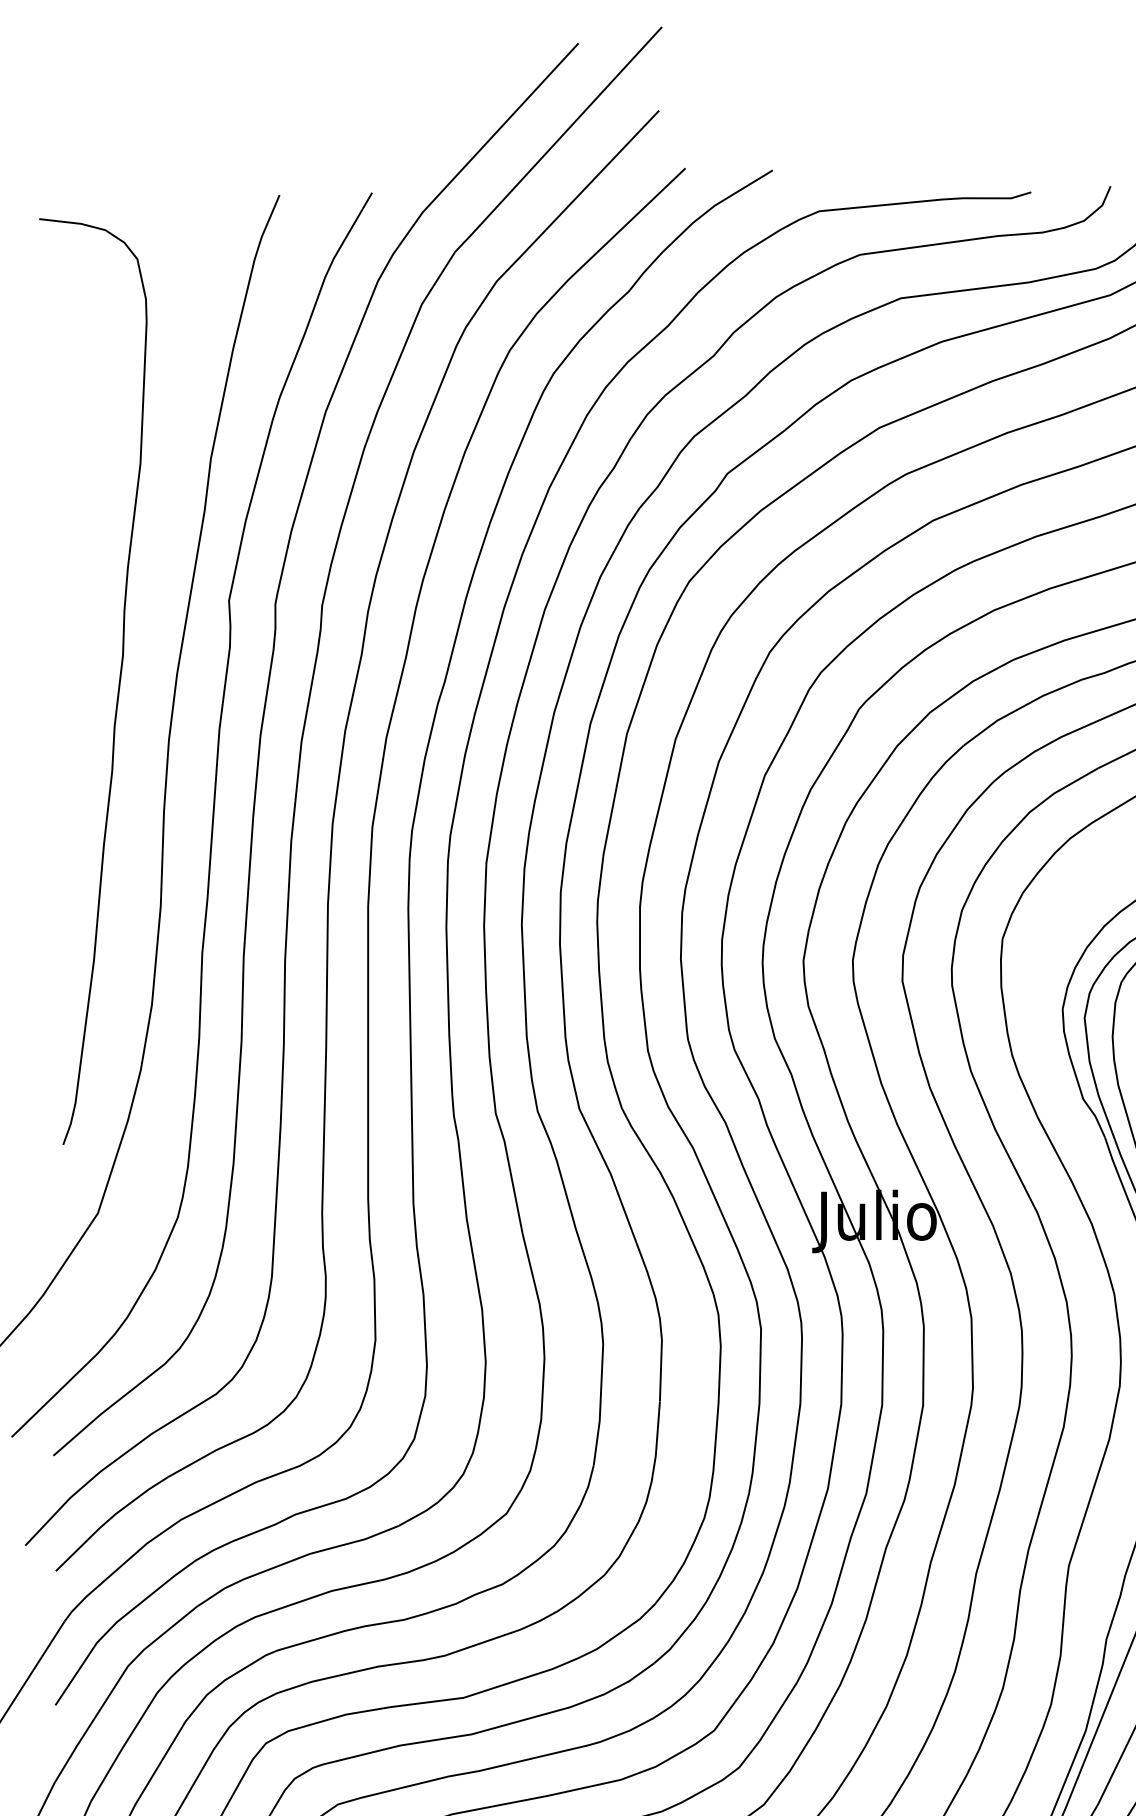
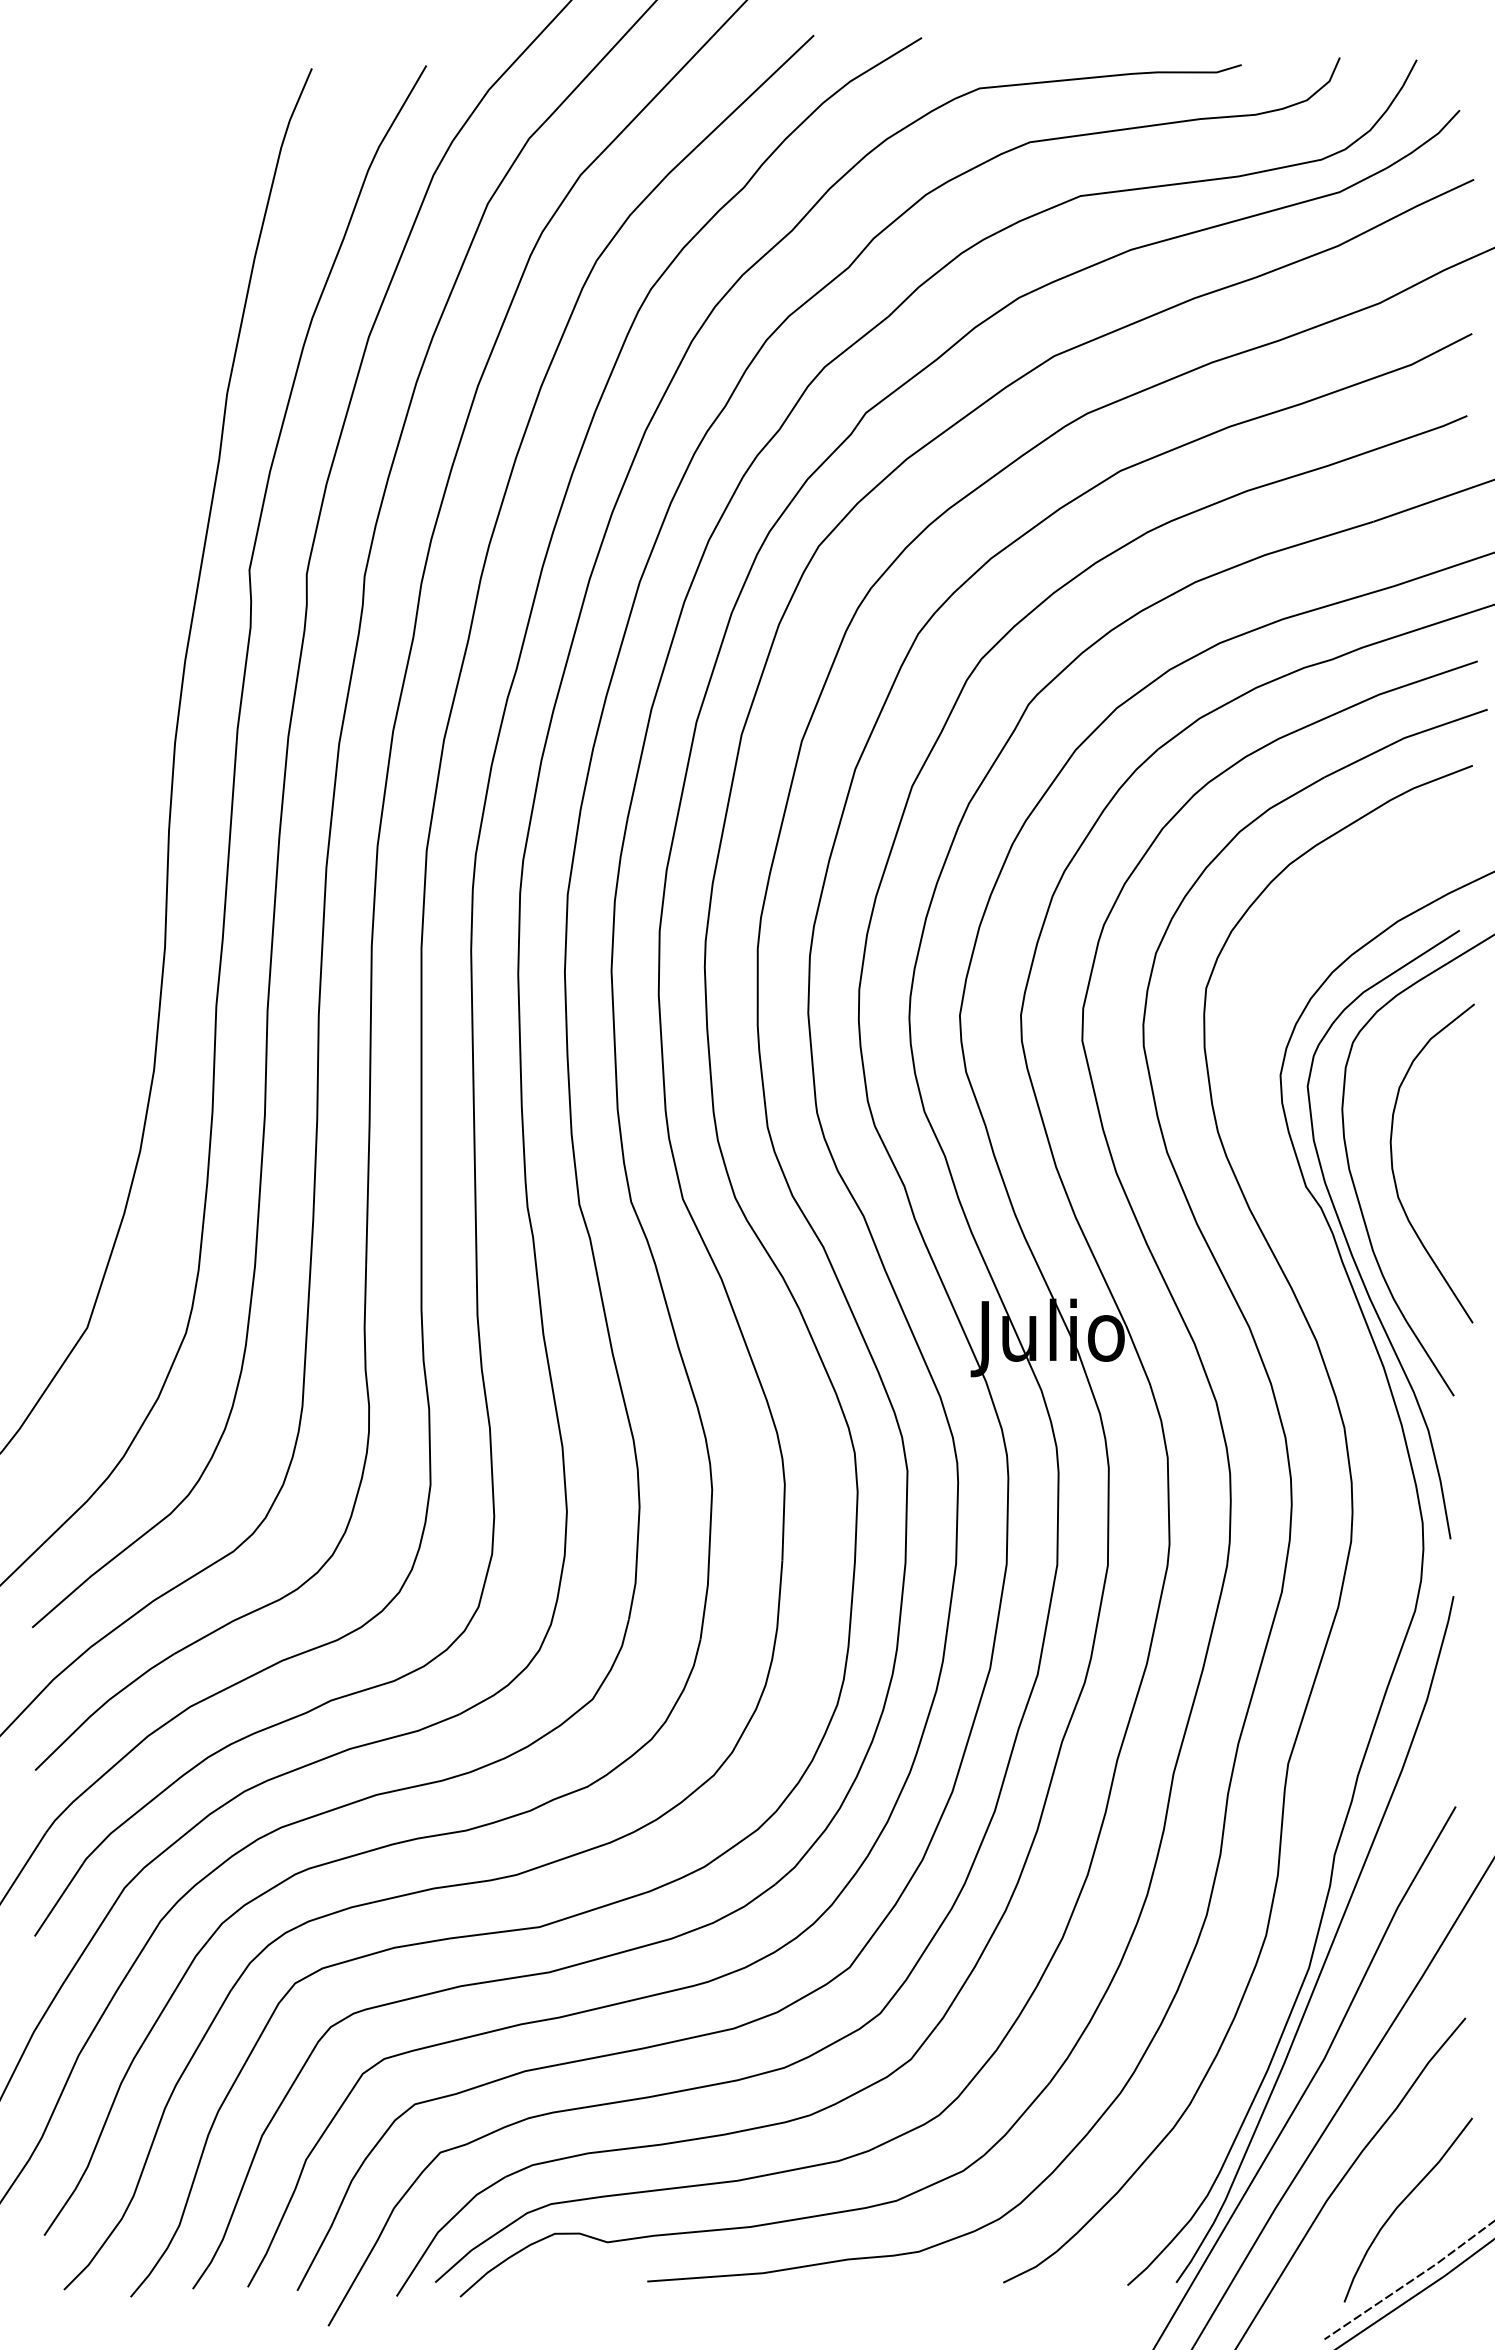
curve: (118, 686) -> (112, 676), removed

